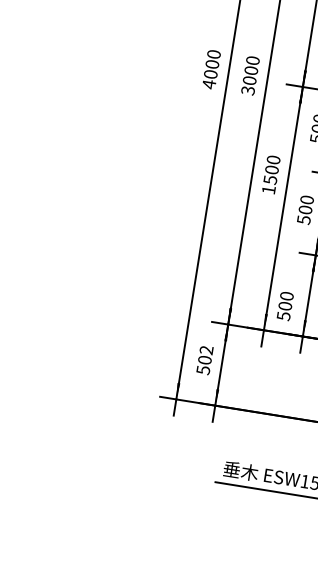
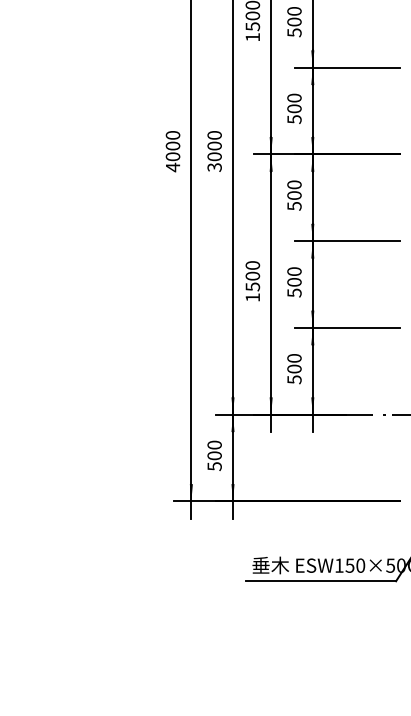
text: (270, 174) -> (252, 281), moved
text: (285, 306) -> (294, 369), moved
text: (206, 349) -> (214, 444), 502 -> 500

